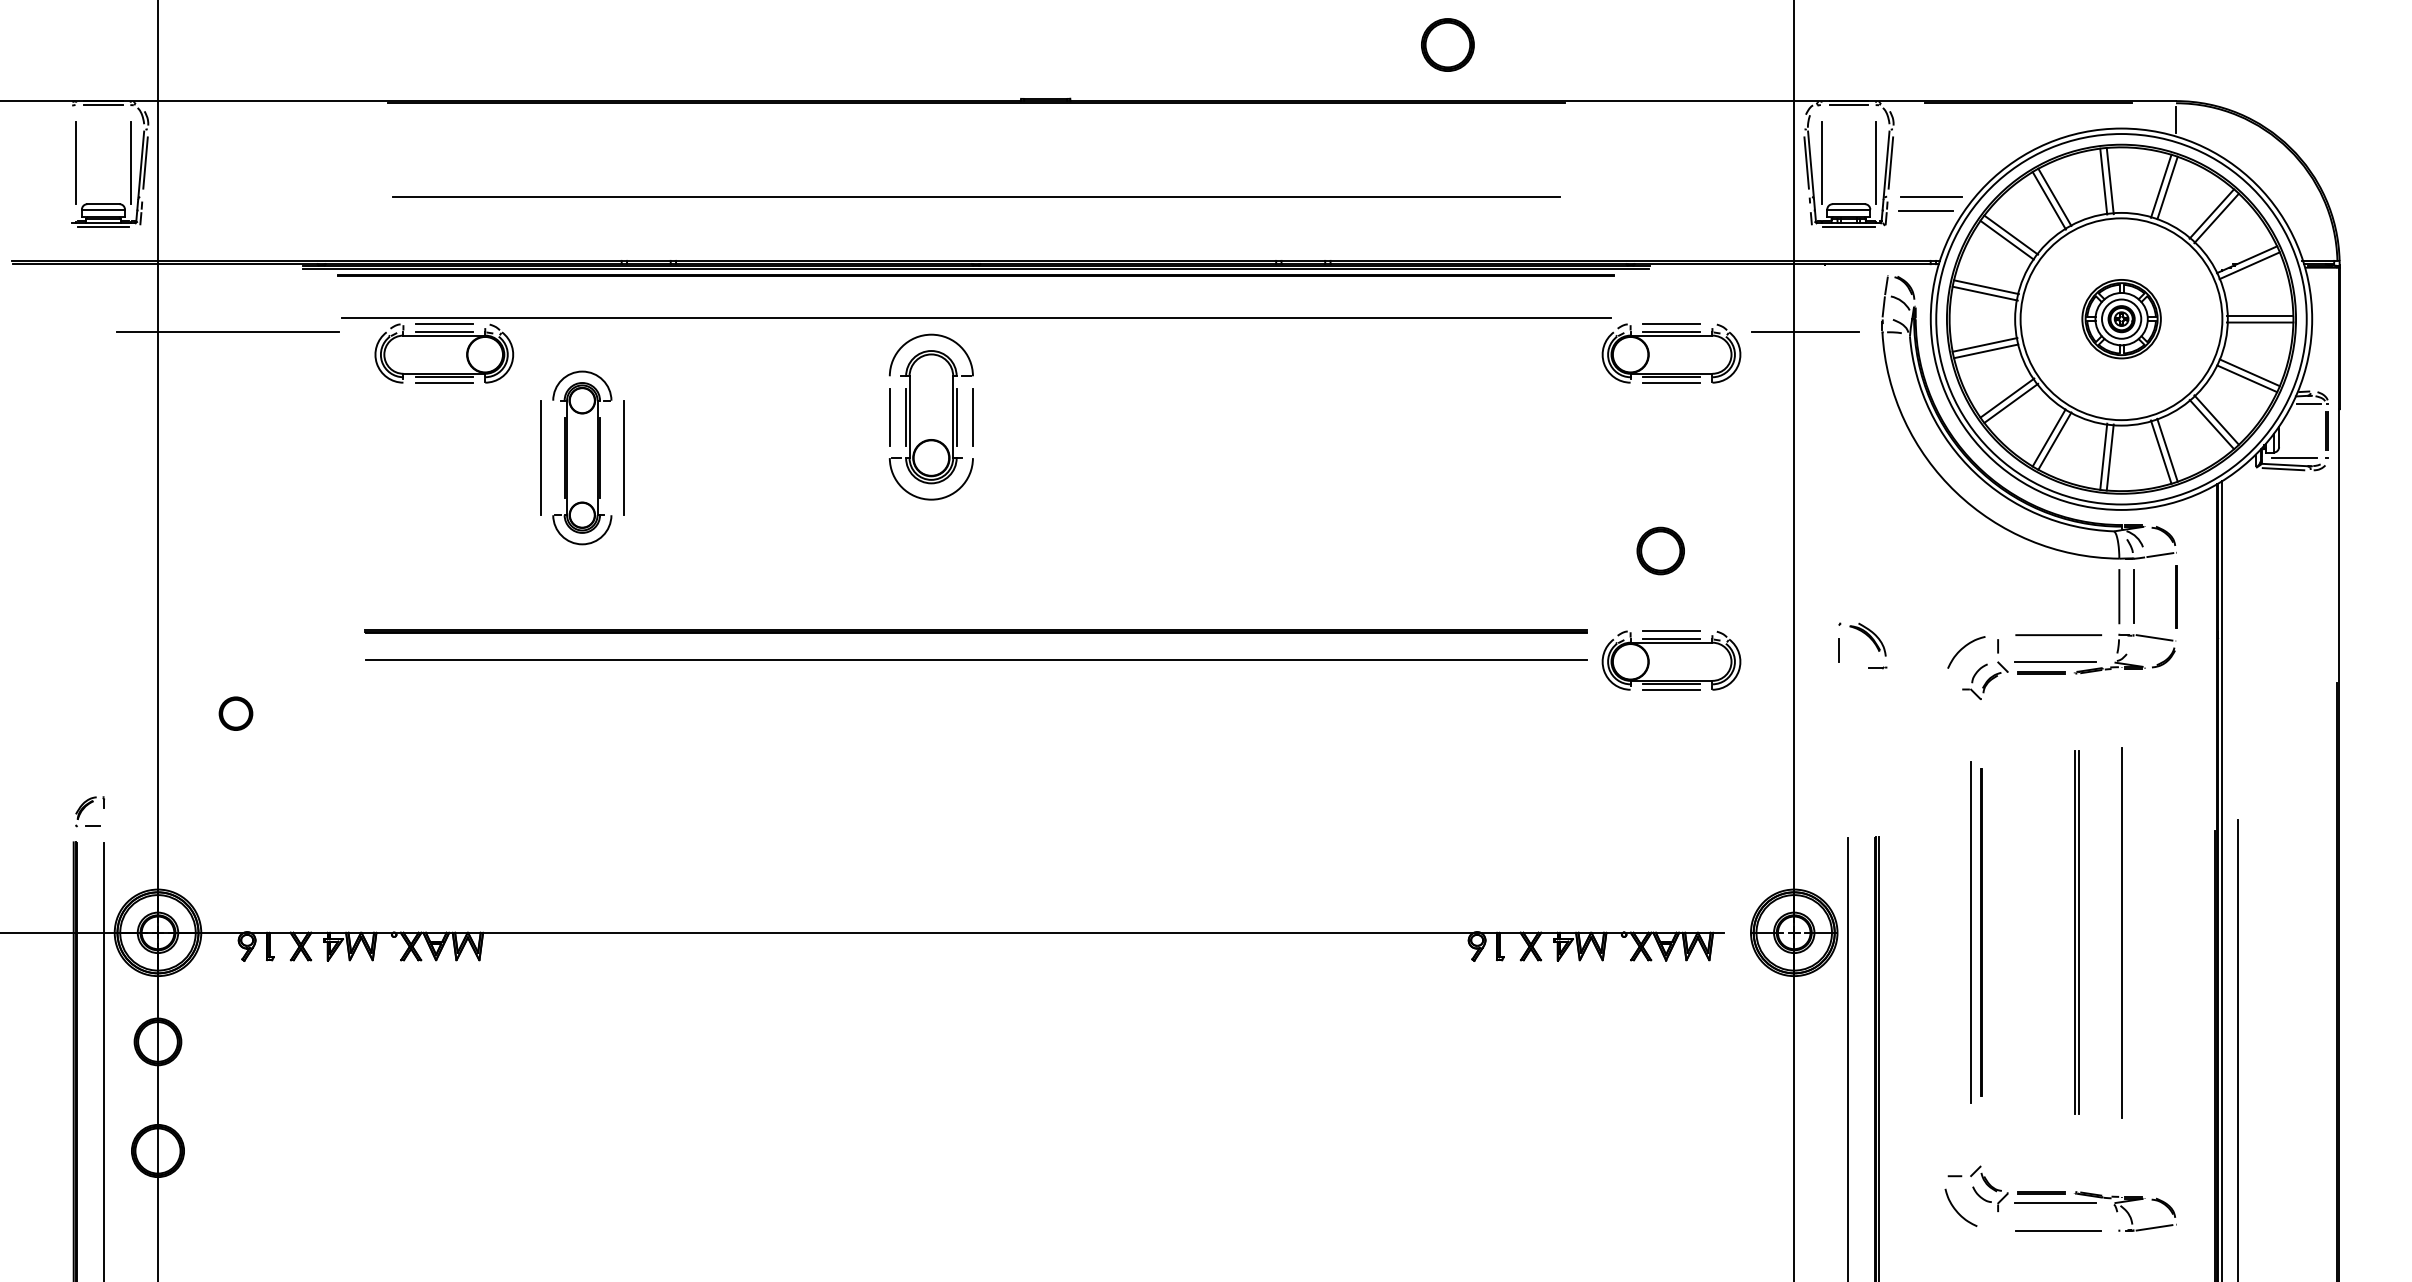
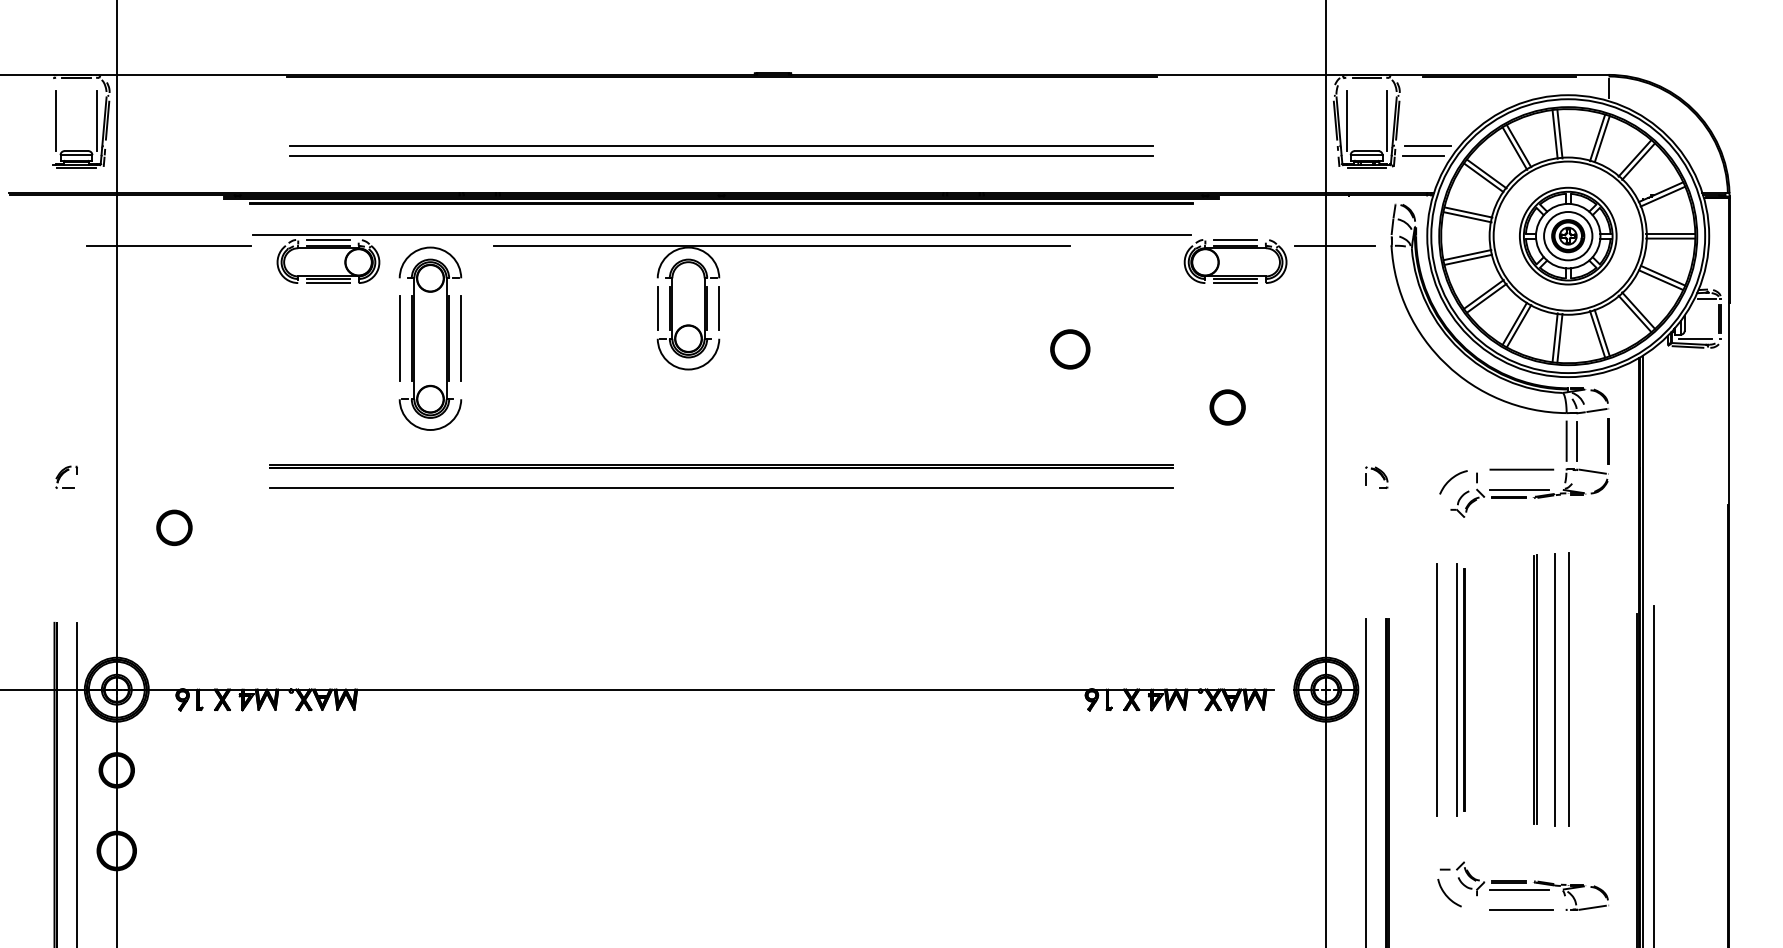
part: (1448, 45) -> (1070, 349), moved
line: (976, 210) -> (721, 155), added
part: (2121, 318) -> (1568, 235), size x1.67
line: (1057, 331) -> (781, 245), added
part: (582, 457) -> (430, 338), size x1.43
part: (1862, 645) -> (1376, 477), size x0.62
part: (1671, 660) -> (1235, 488), removed
part: (236, 713) -> (174, 527), size x1.43
part: (89, 810) -> (66, 476), moved
line: (1943, 932) -> (1436, 689), added
line: (2102, 932) -> (1554, 689), added

